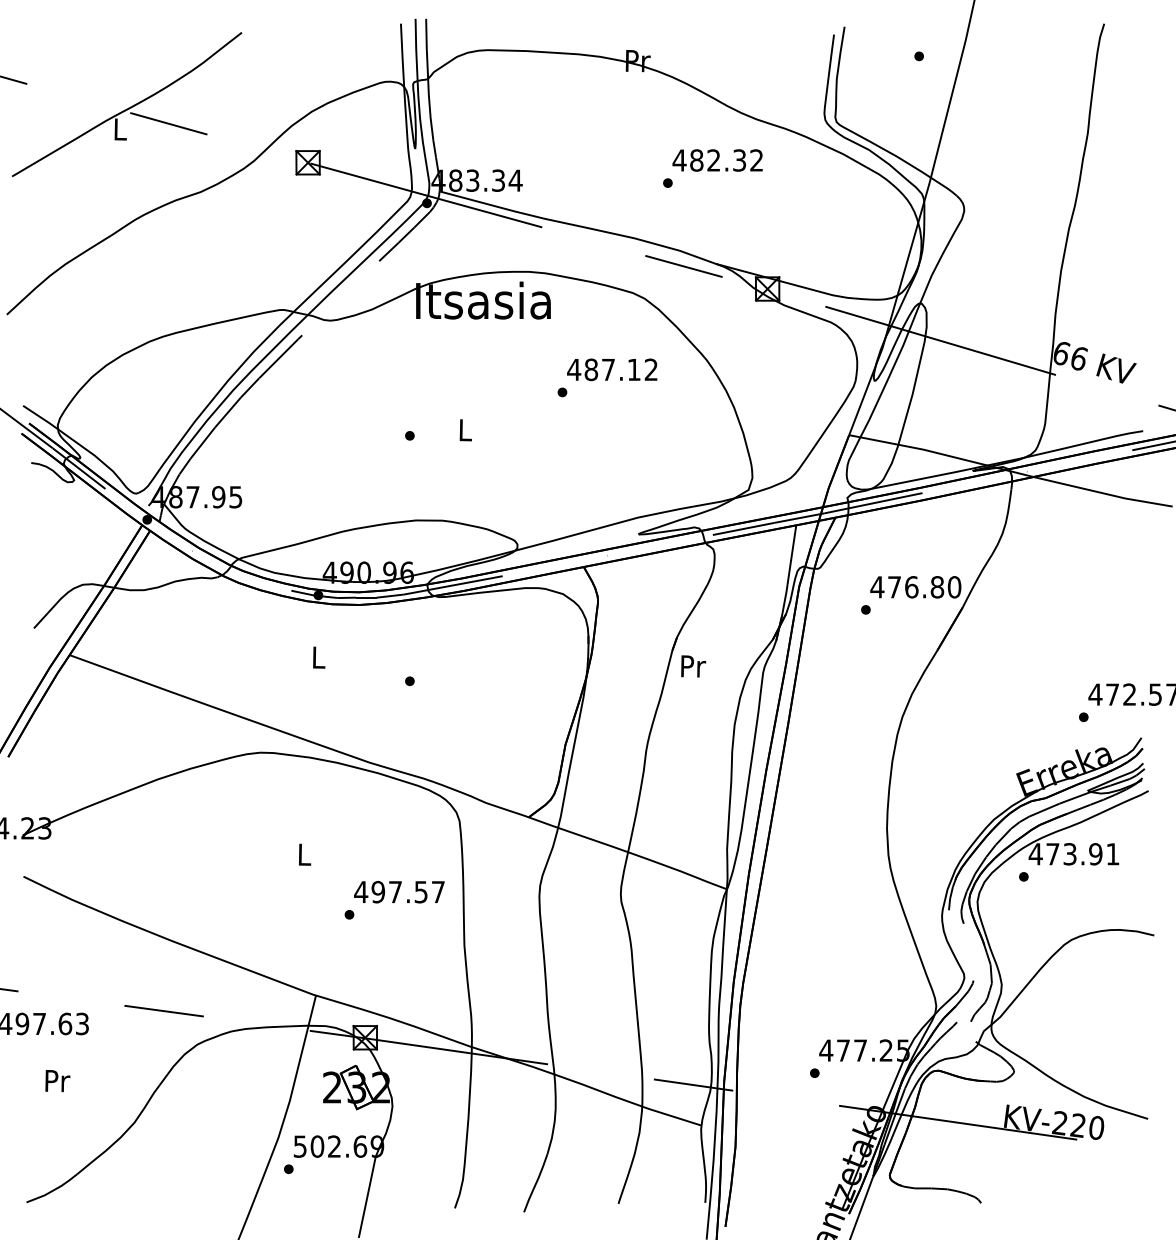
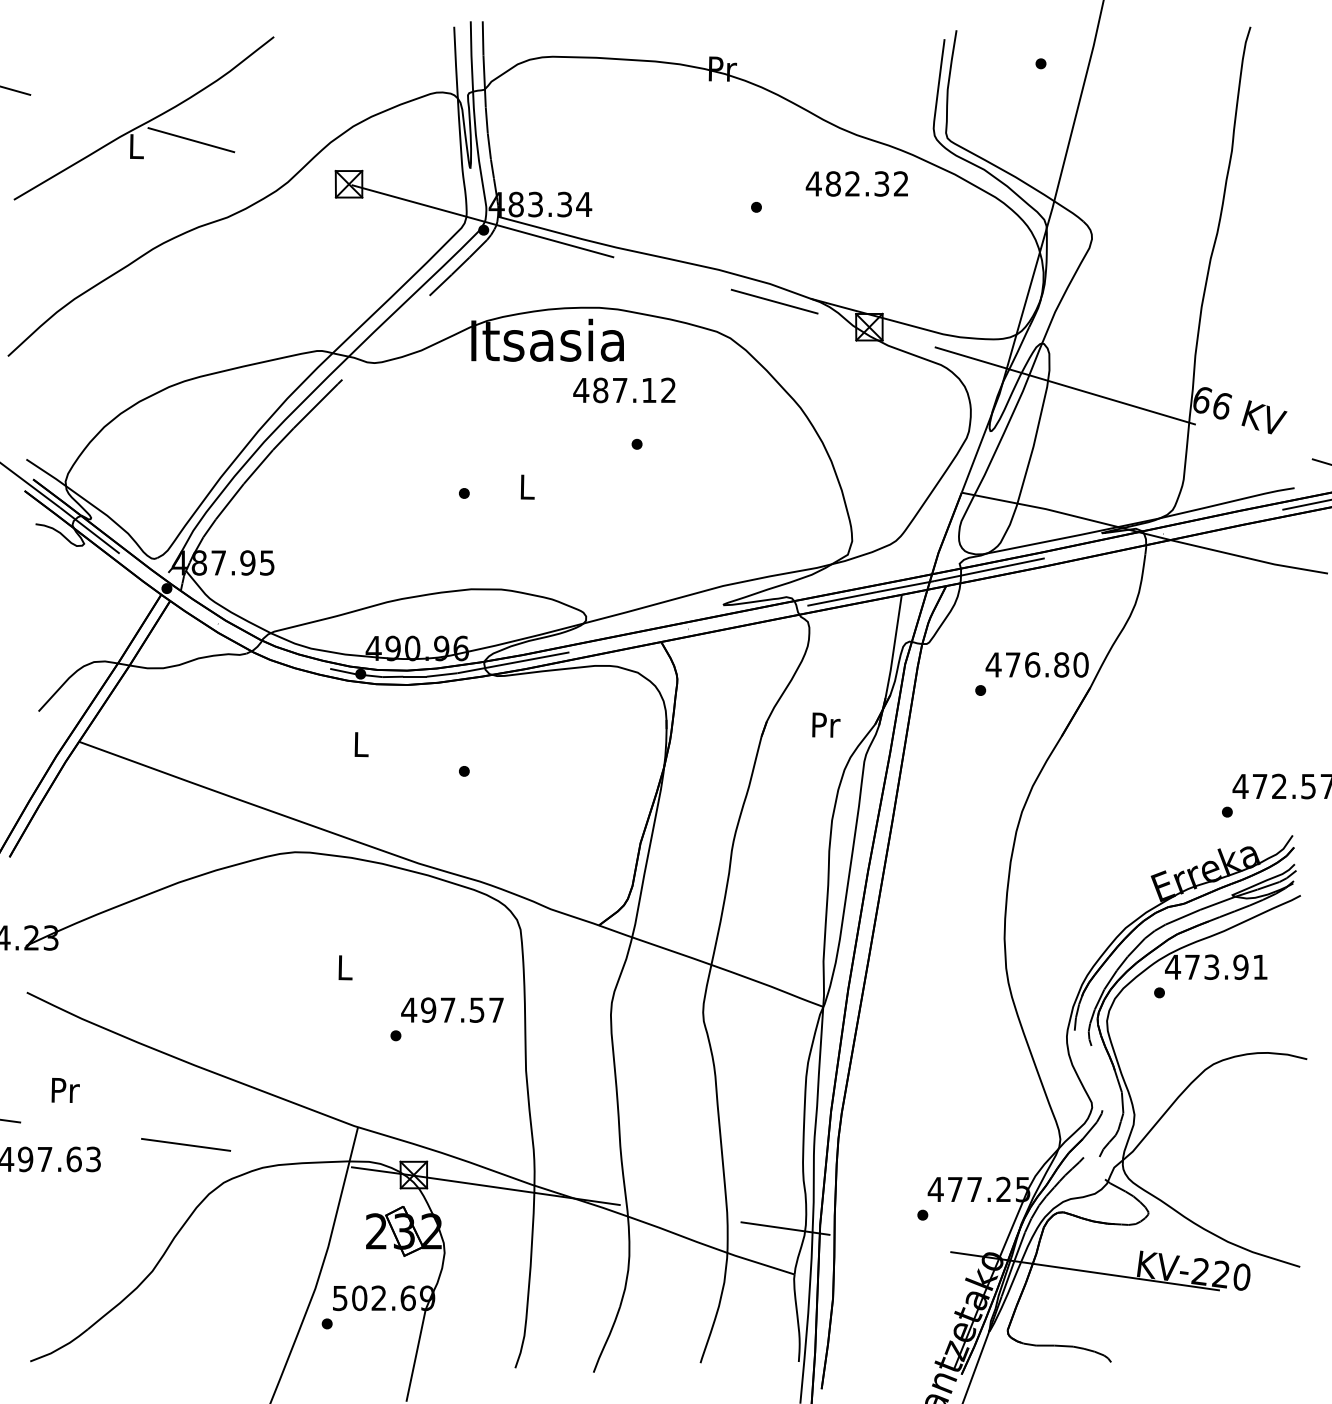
text: (717, 160) -> (856, 183), moved
text: (612, 369) -> (624, 390), moved
text: (693, 666) -> (826, 725), moved
text: (57, 1081) -> (65, 1090), moved

